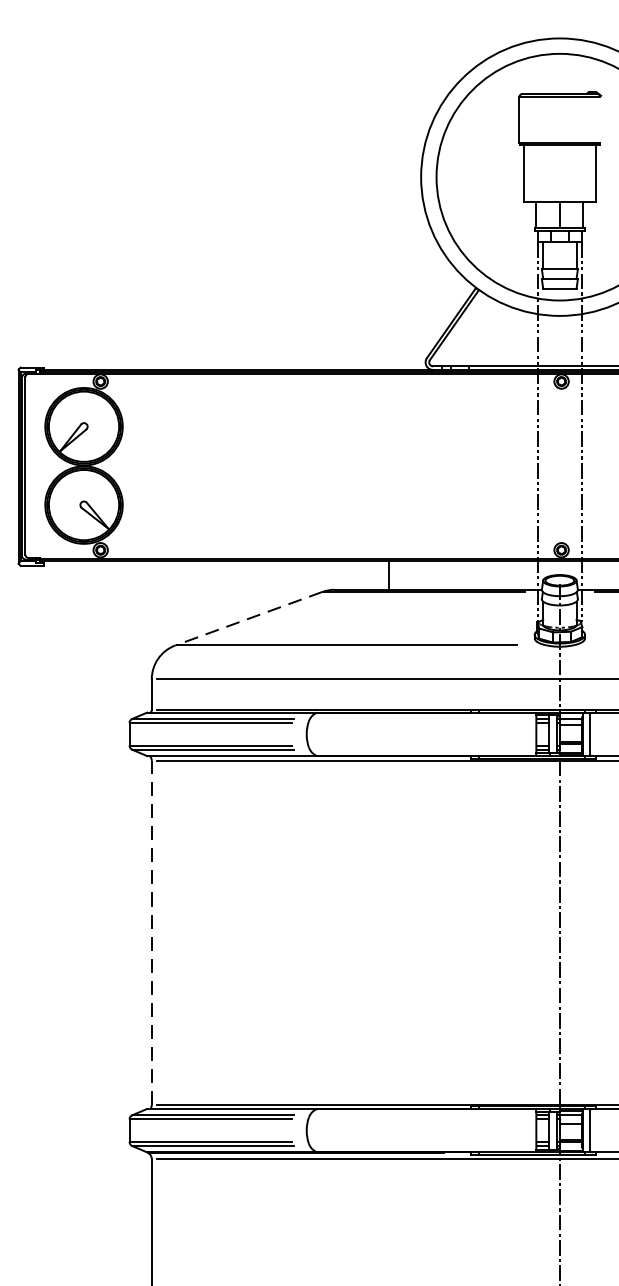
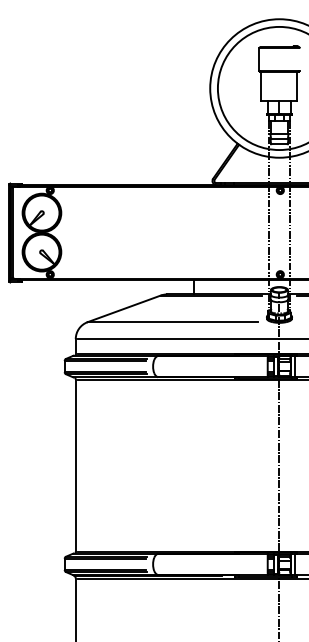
line: (249, 617) -> (124, 308), dashed -> solid
line: (151, 932) -> (75, 465), dashed -> solid

